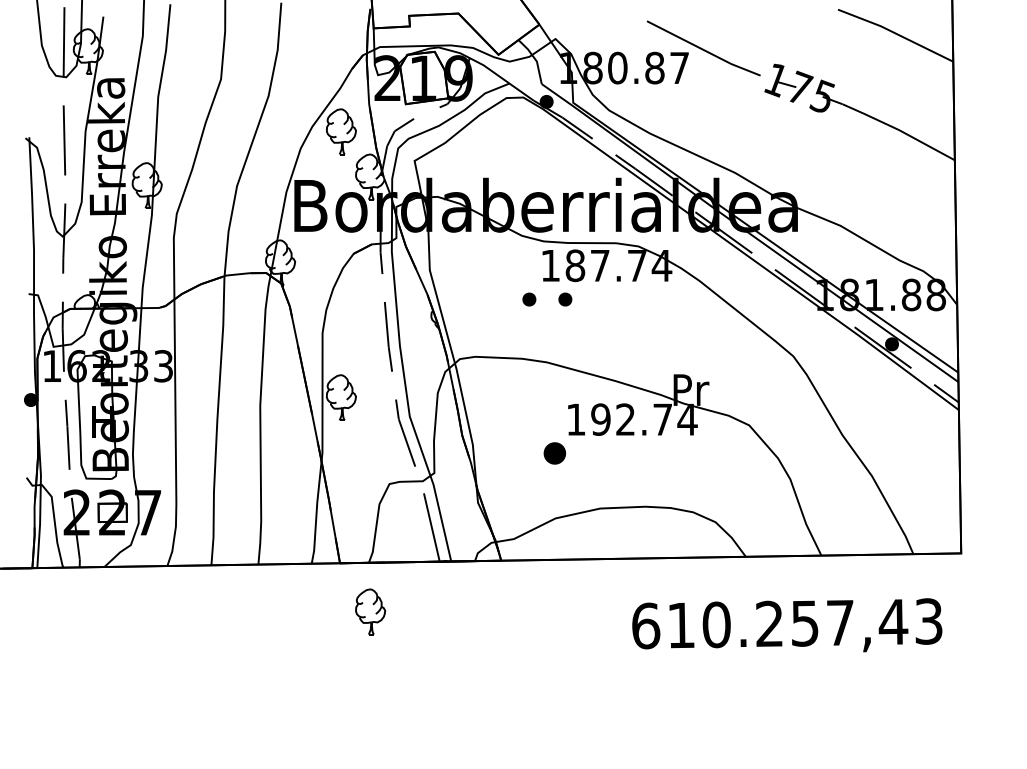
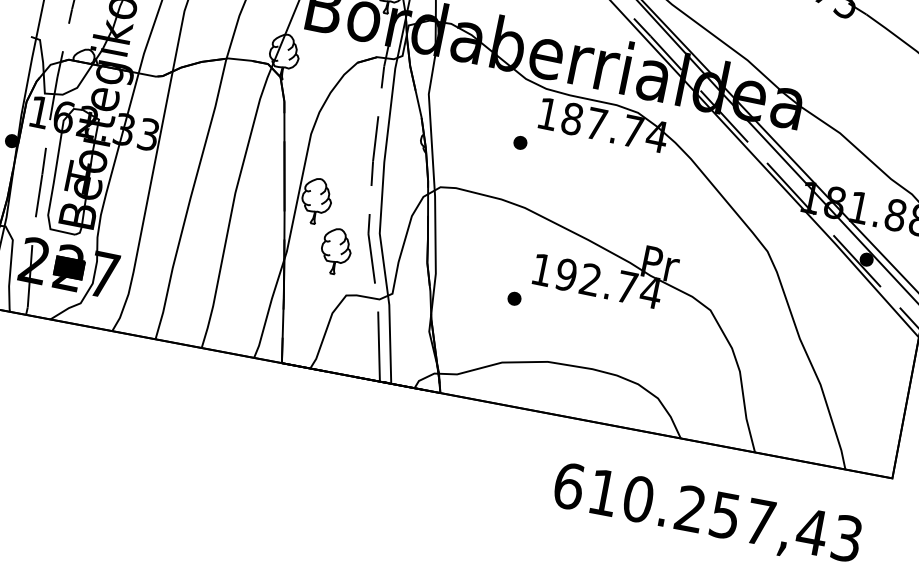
part: (565, 299) -> (555, 150), removed
part: (554, 453) -> (514, 298), size x0.62
fill: (112, 512) -> (69, 267), added
part: (370, 611) -> (336, 250), moved

